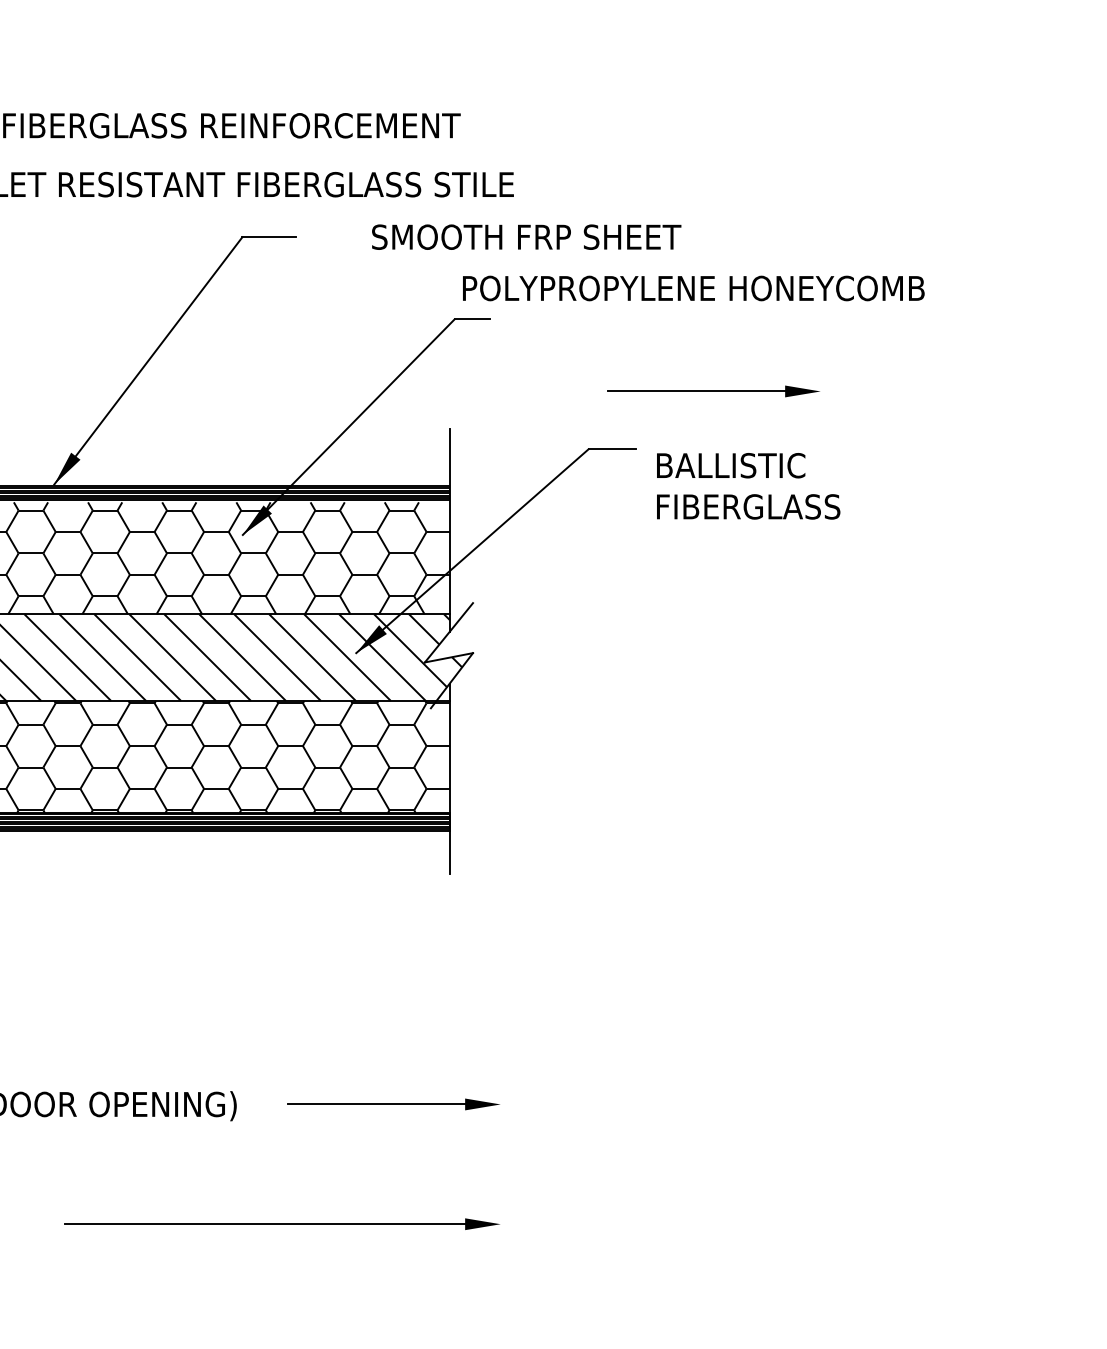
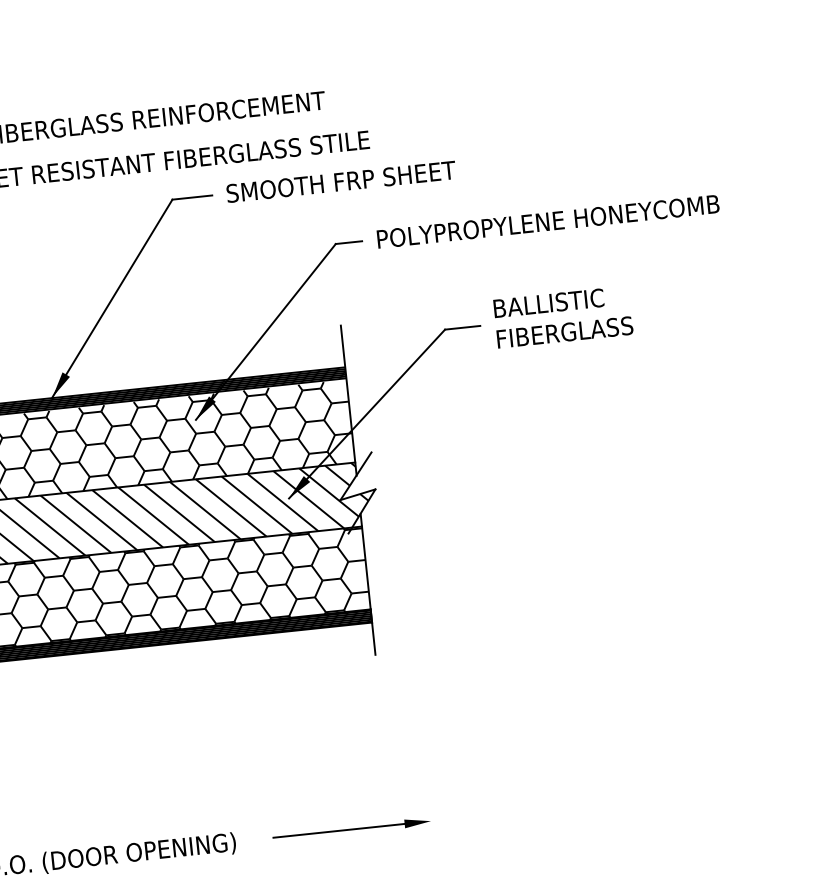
text: (526, 236) -> (341, 181), moved
text: (693, 288) -> (548, 221), moved
part: (713, 391) -> (532, 277), removed
text: (748, 486) -> (563, 317), moved

